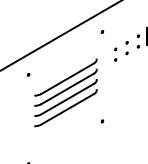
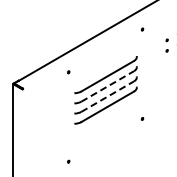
part: (115, 55) -> (155, 52), removed
line: (68, 89) -> (108, 86), solid -> dashed
line: (68, 99) -> (108, 96), solid -> dashed

